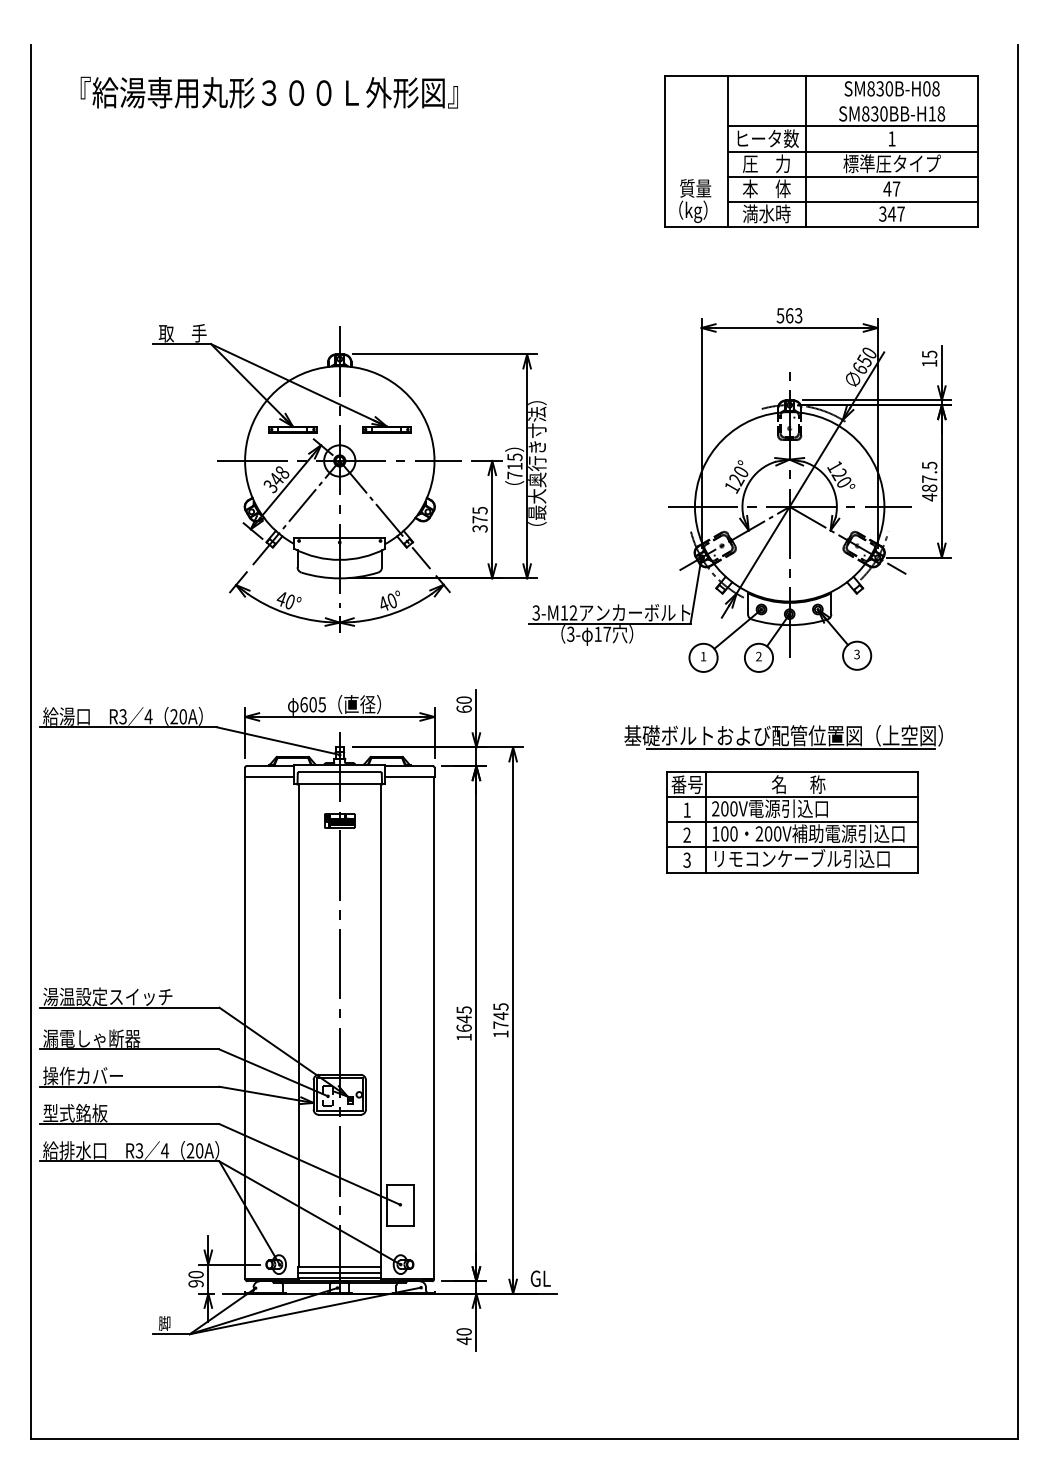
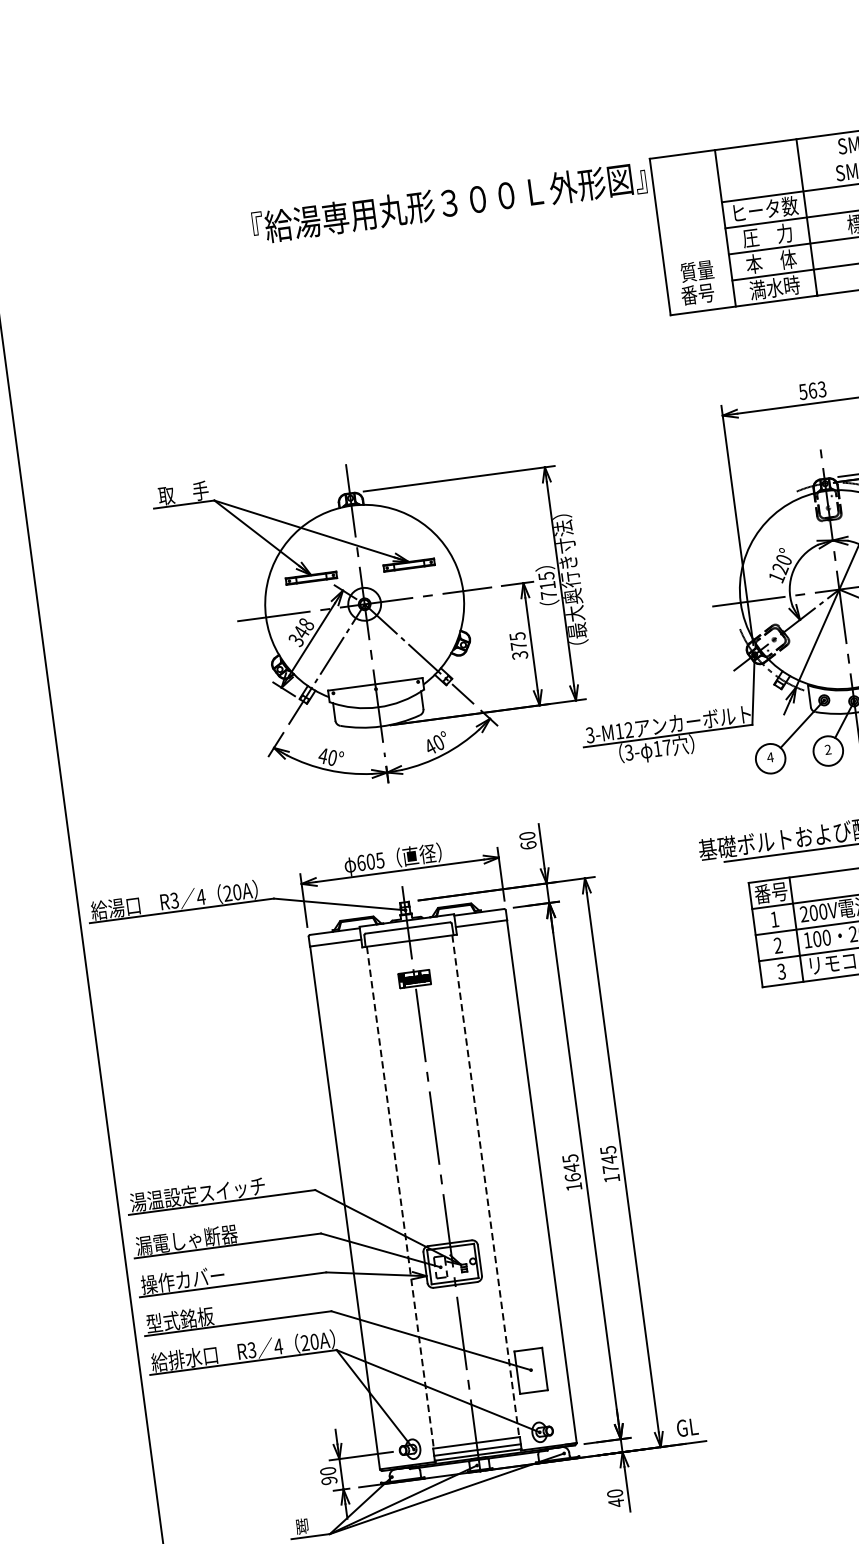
text: (268, 92) -> (448, 202), moved
text: (692, 211) -> (697, 295), （kg） -> 番号
text: (703, 656) -> (770, 757), 1 -> 4
line: (298, 1026) -> (400, 1198), solid -> dashed
line: (380, 1026) -> (485, 1187), solid -> dashed

